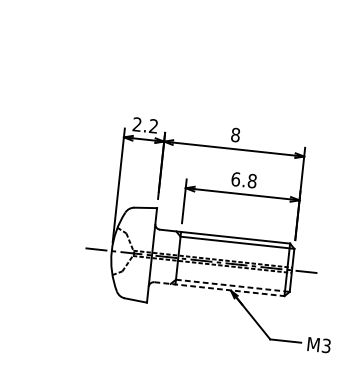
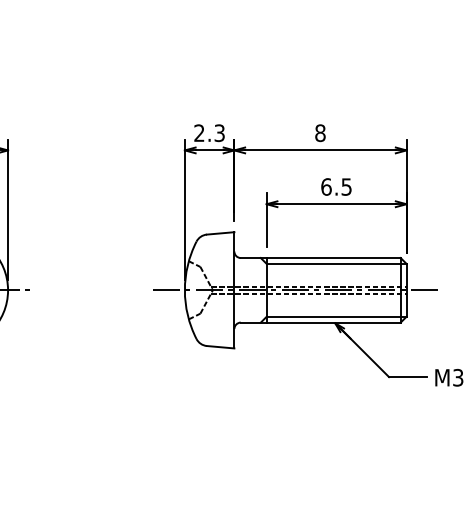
text: (153, 126) -> (219, 133), 2.2 -> 2.3
text: (252, 180) -> (346, 186), 6.8 -> 6.5
line: (232, 285) -> (336, 316), dashed -> solid
line: (219, 289) -> (320, 322), dashed -> solid

